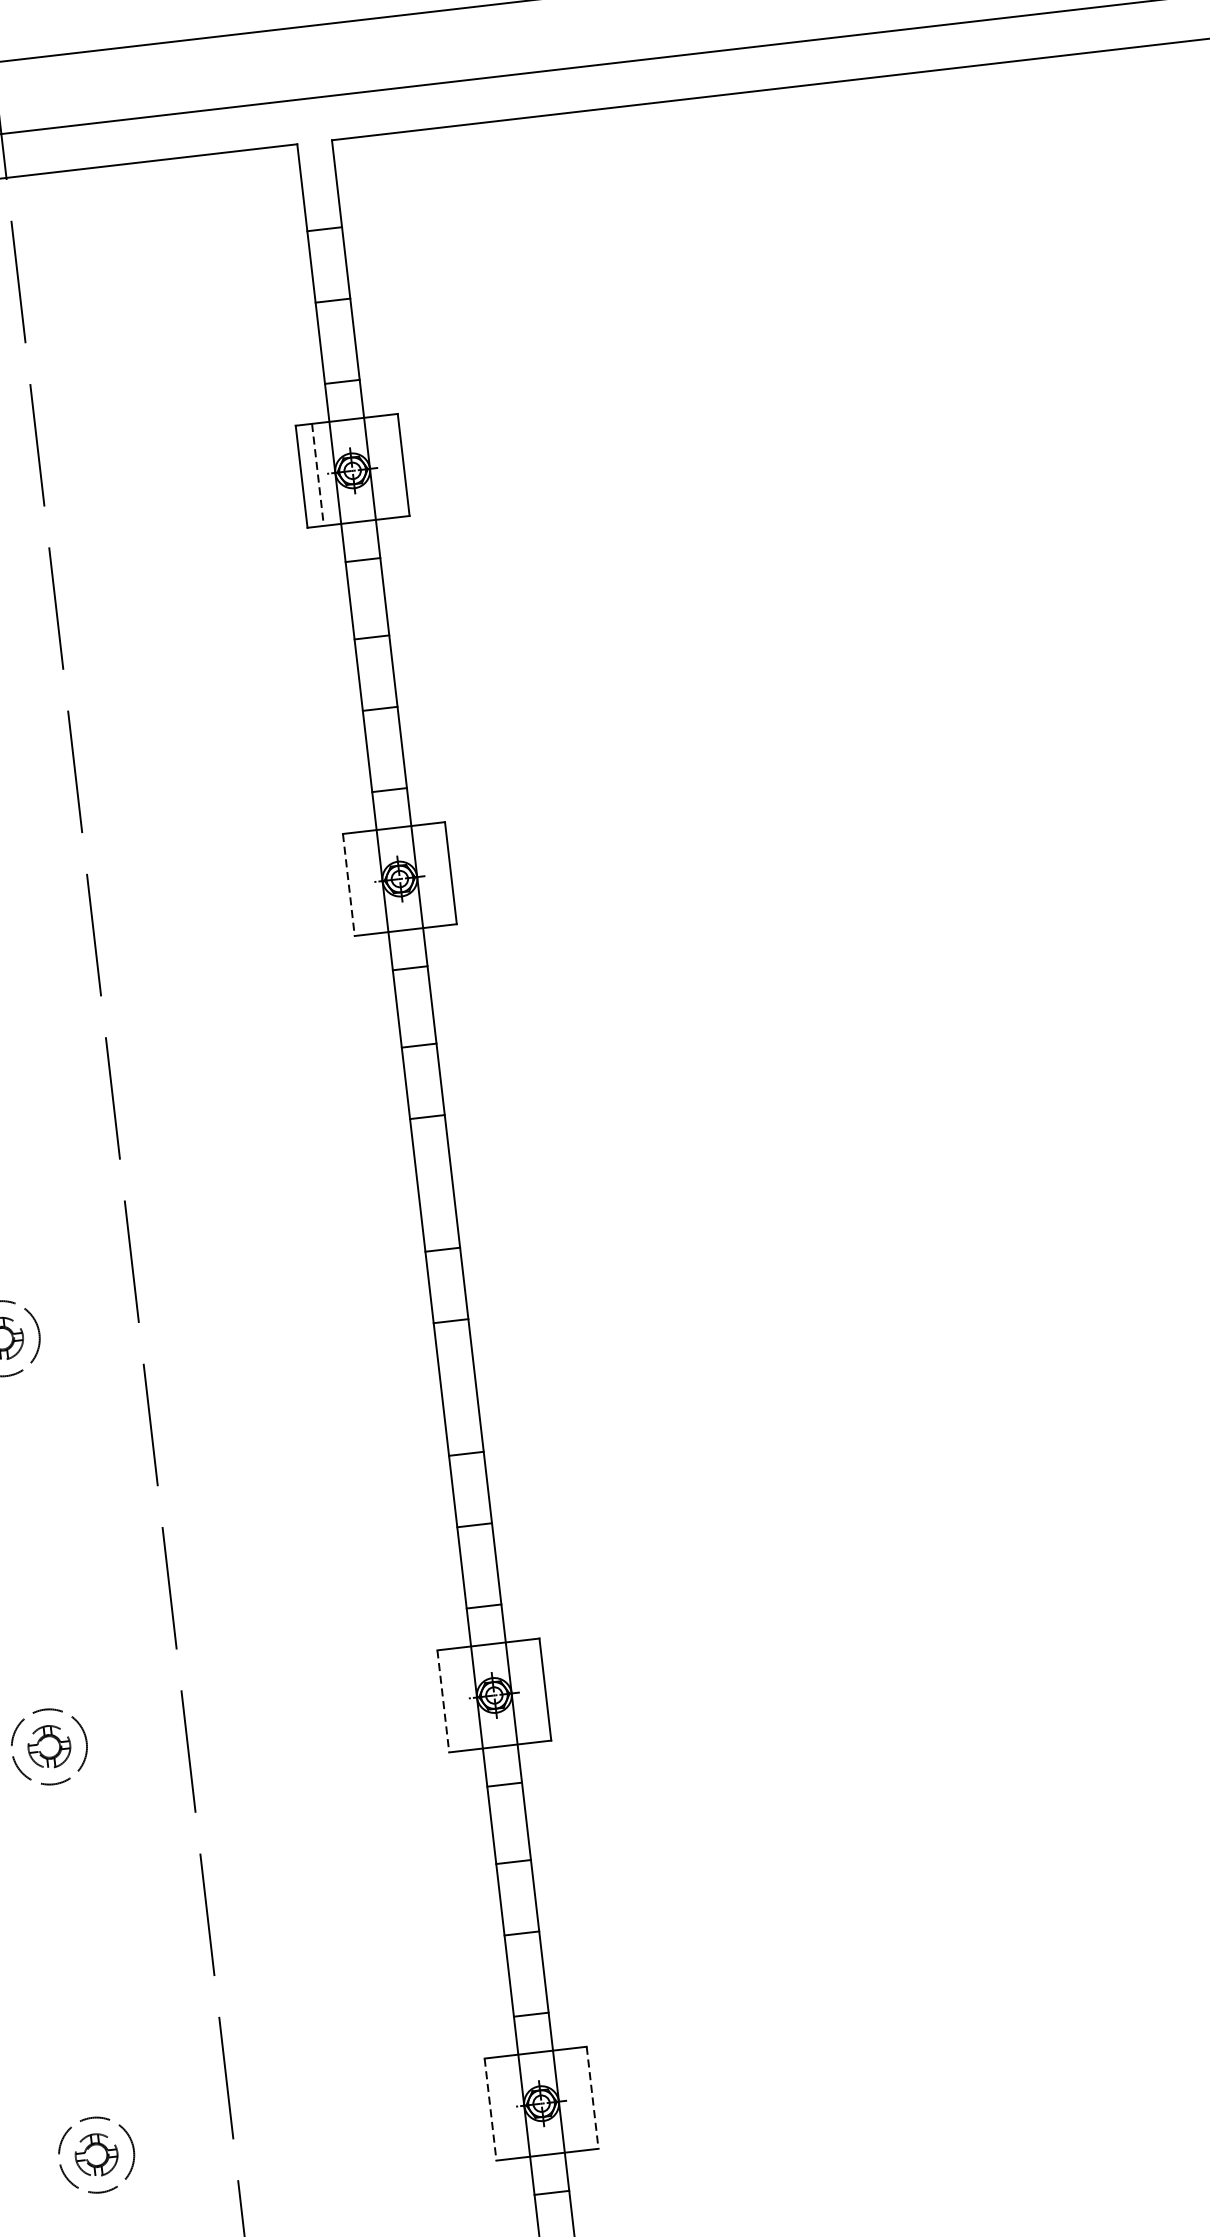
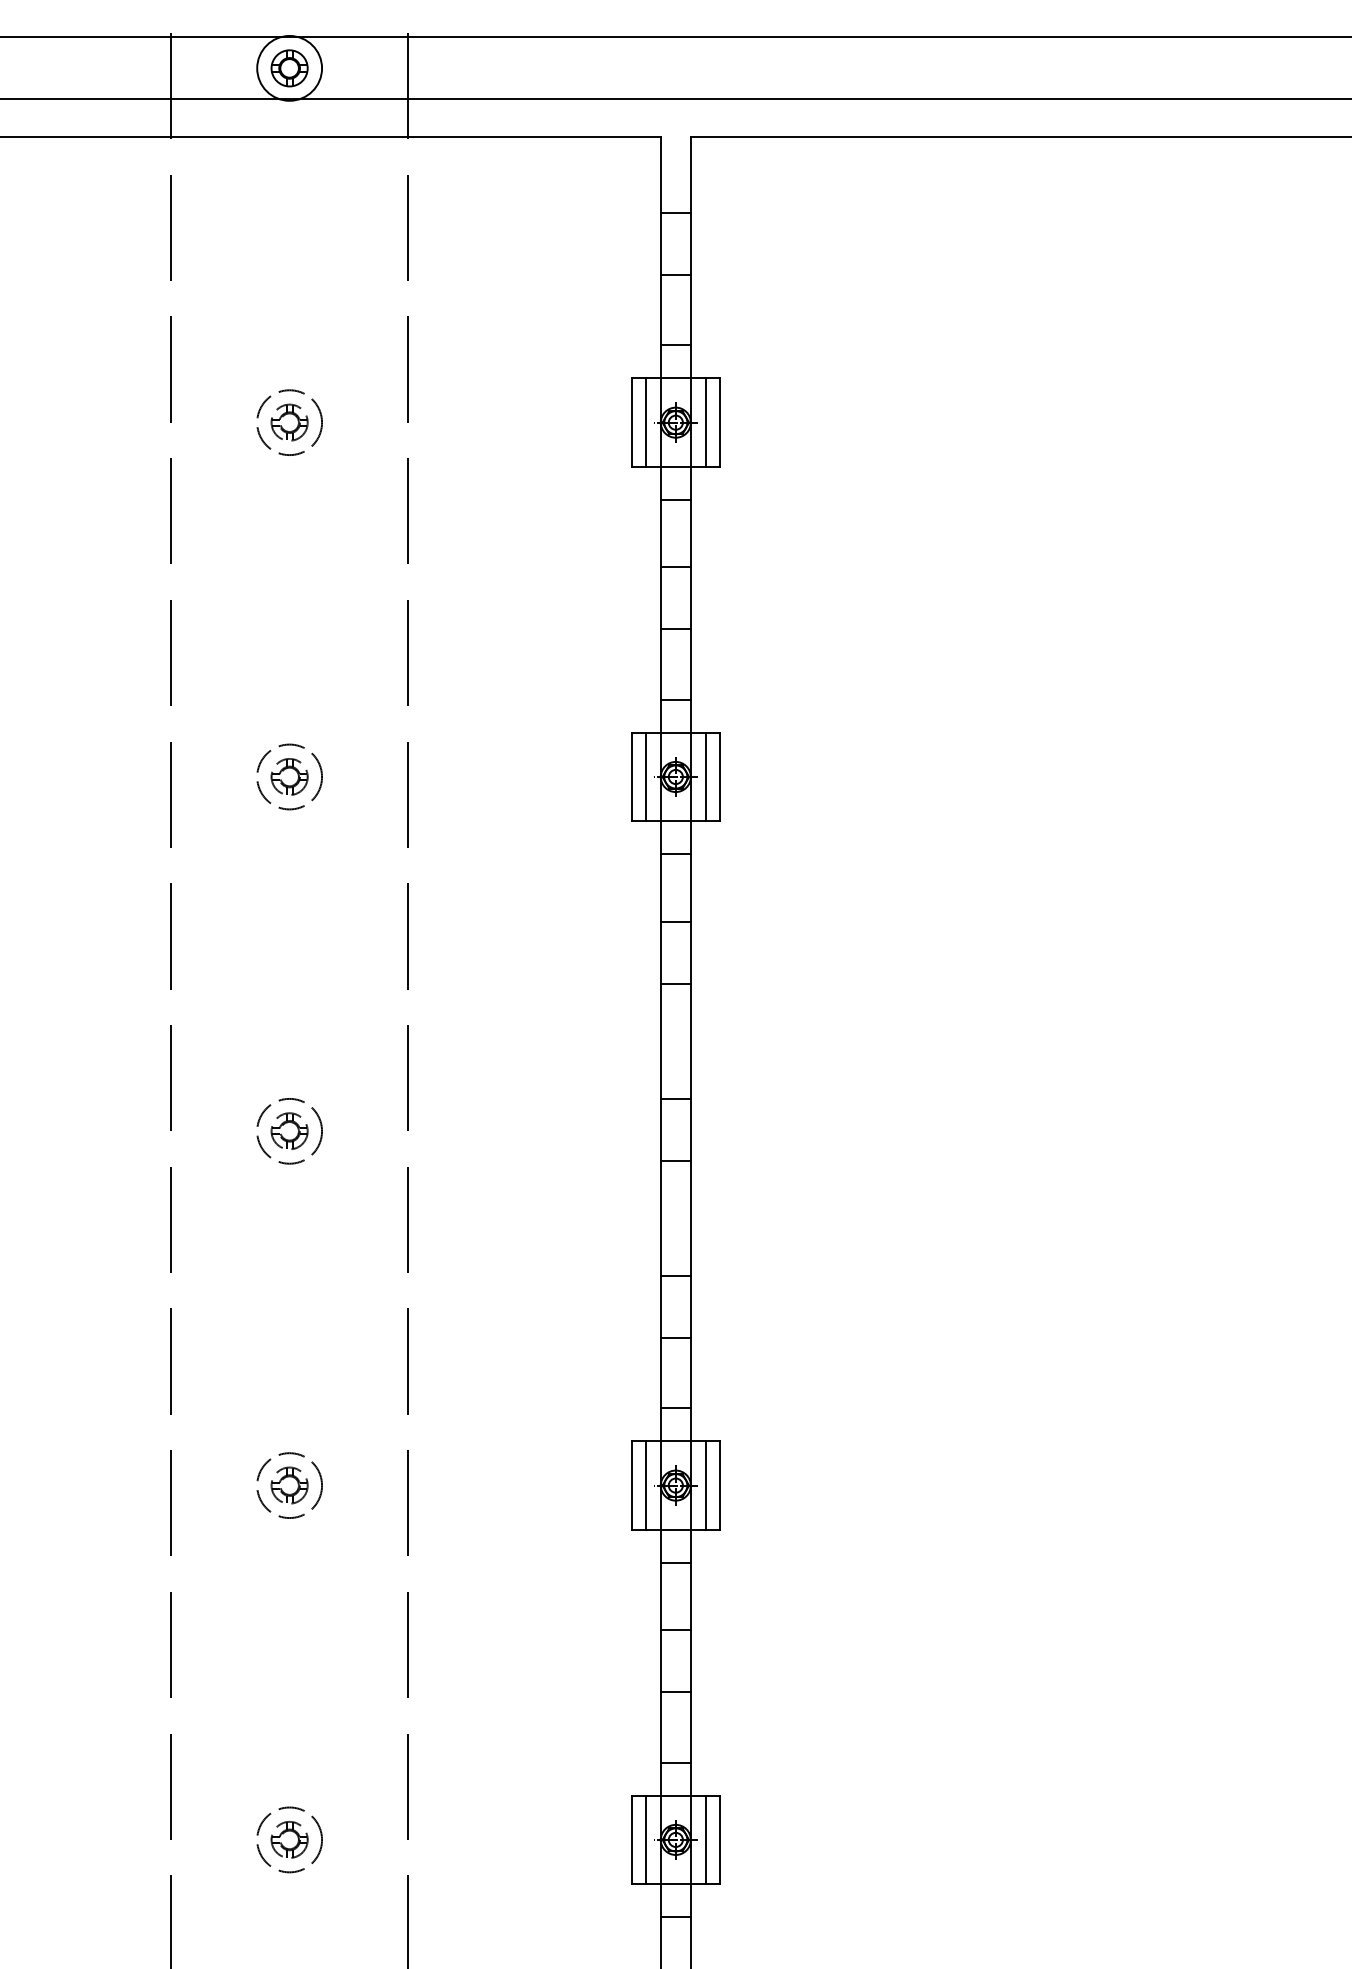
line: (386, 466) -> (705, 422), added
line: (317, 475) -> (645, 423), dashed -> solid
line: (434, 874) -> (705, 776), added
line: (364, 882) -> (645, 776), added
line: (348, 885) -> (631, 777), dashed -> solid
line: (528, 1691) -> (705, 1485), added
line: (459, 1699) -> (645, 1485), added
line: (443, 1702) -> (631, 1486), dashed -> solid
line: (593, 2098) -> (720, 1840), dashed -> solid
line: (575, 2099) -> (705, 1839), added
line: (506, 2107) -> (645, 1839), added
line: (490, 2110) -> (631, 1840), dashed -> solid

